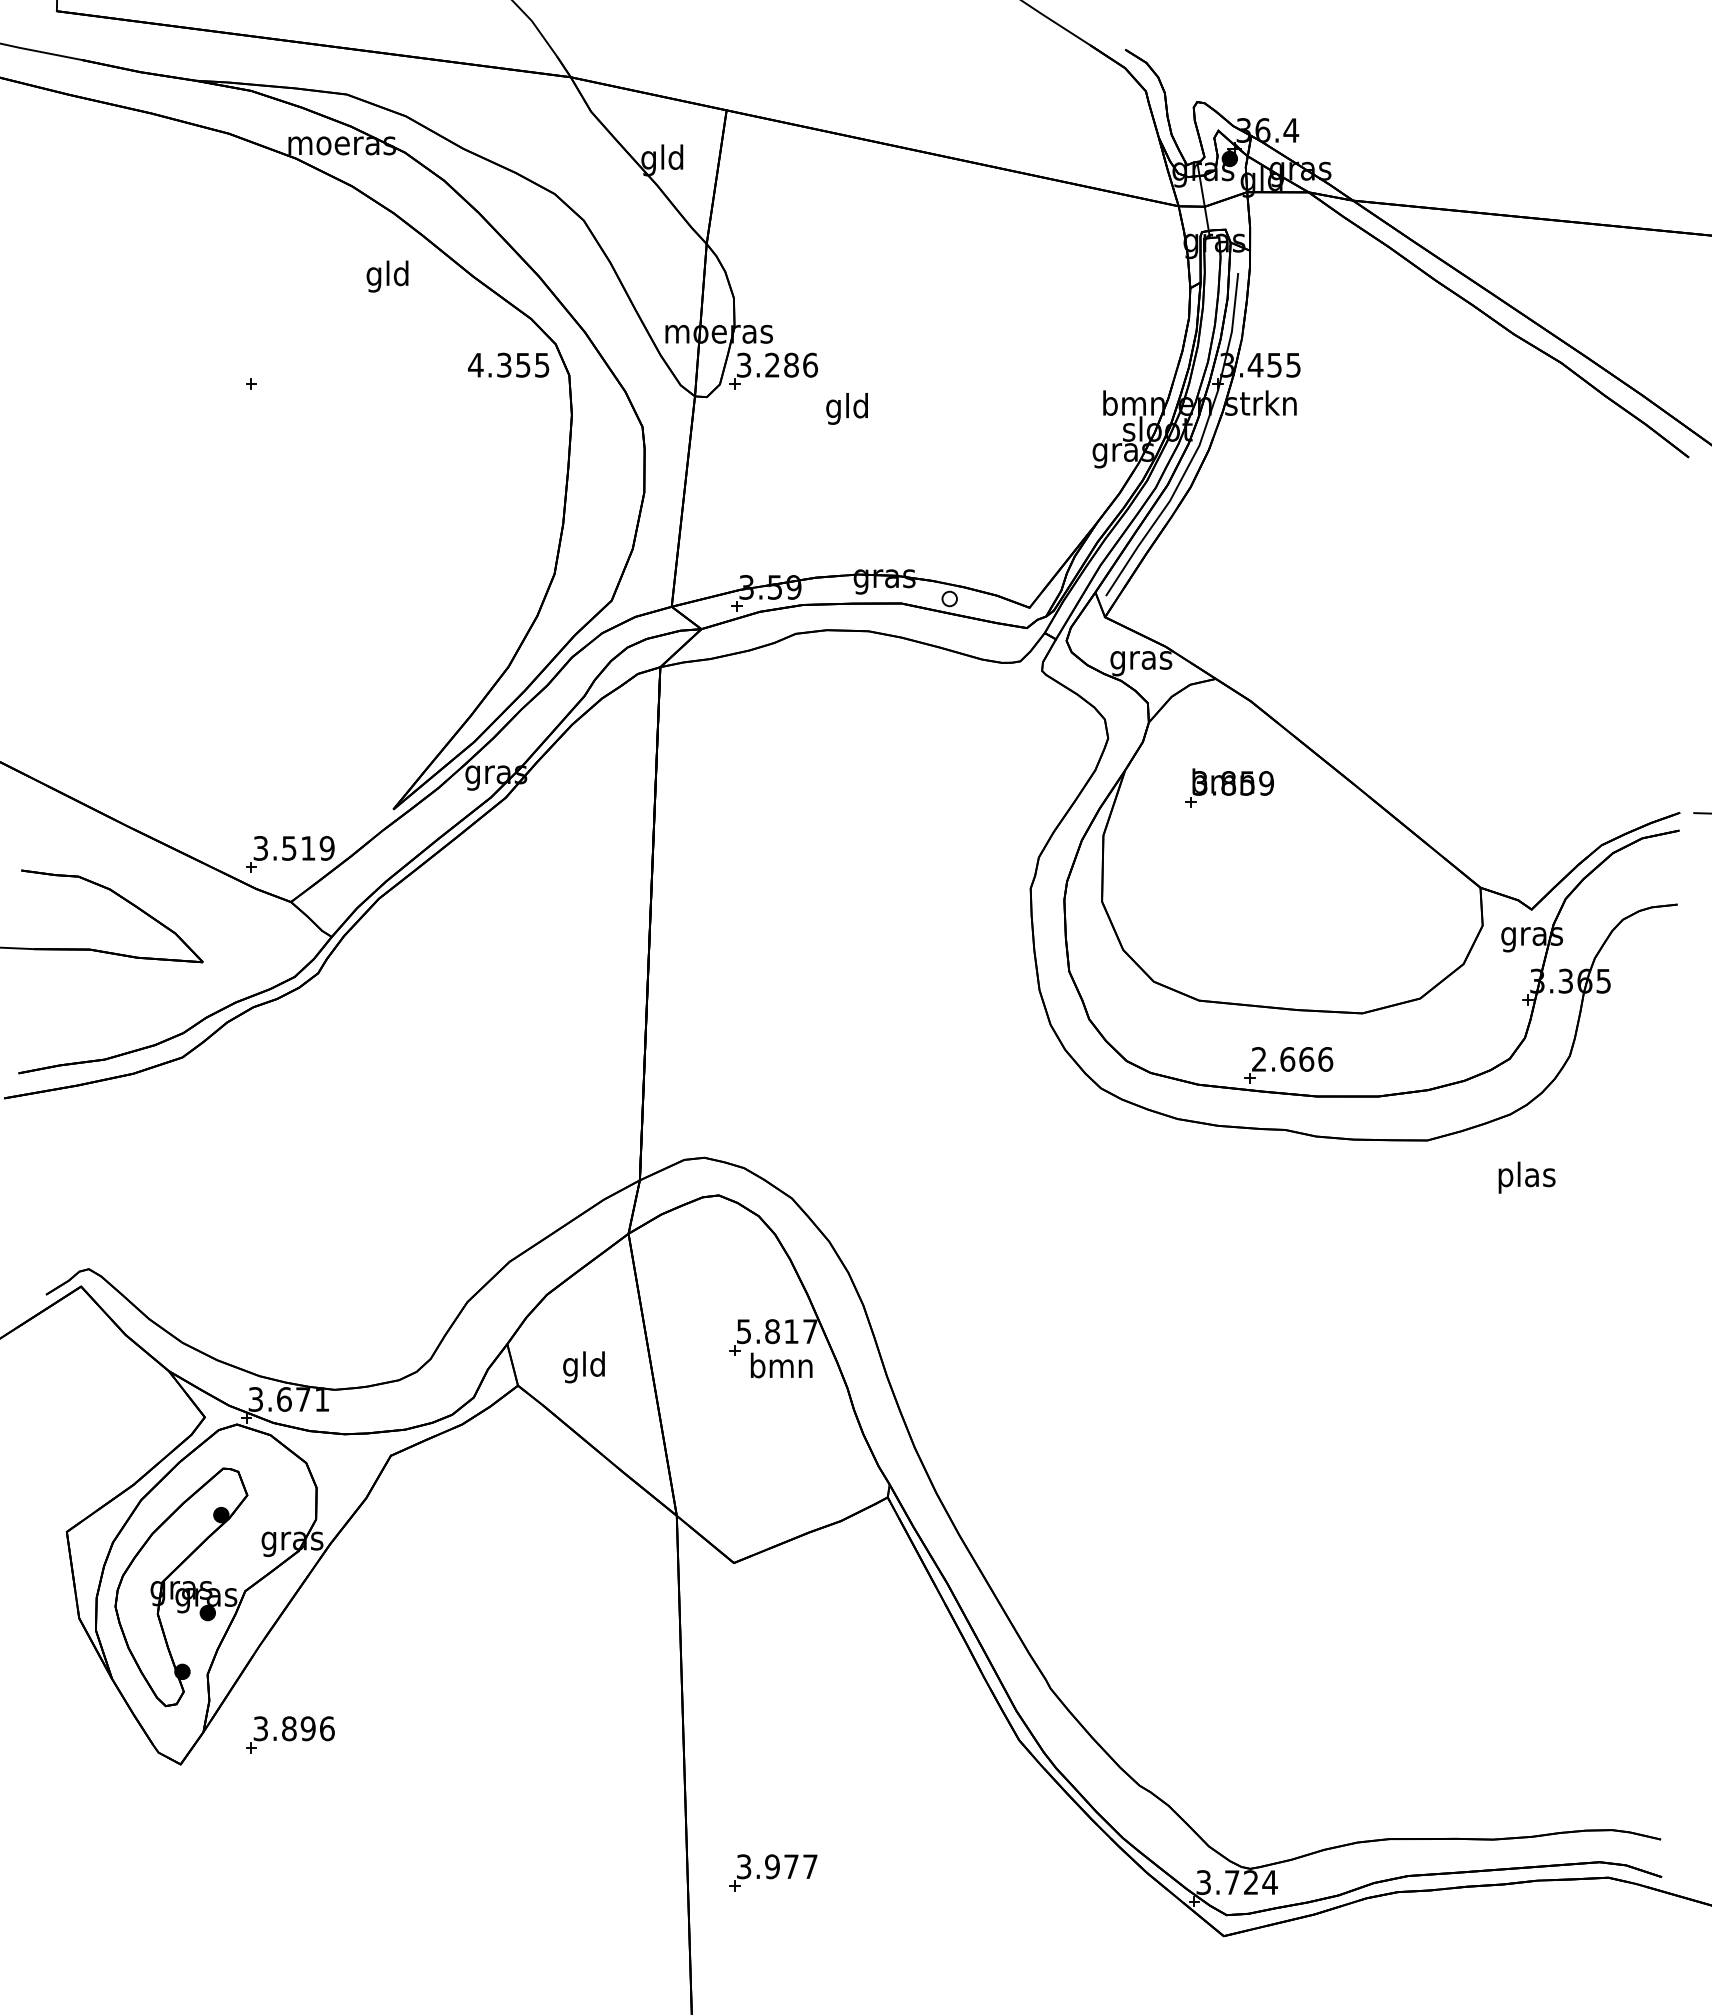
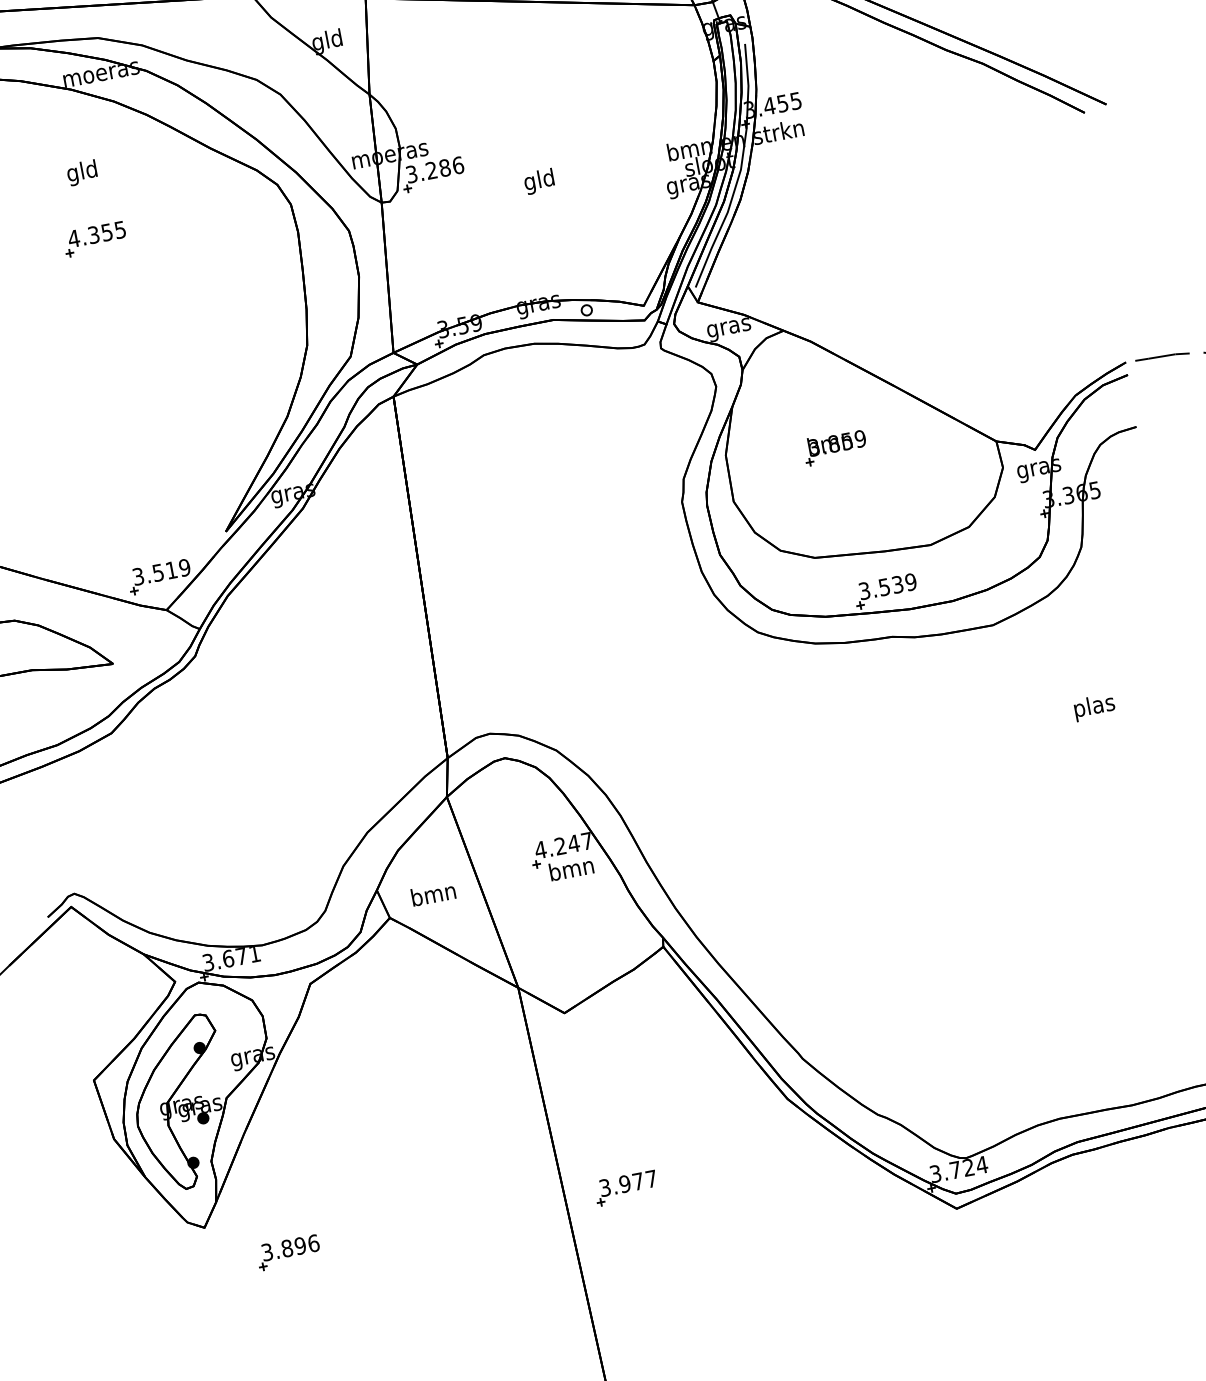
text: (387, 276) -> (82, 172), moved
text: (508, 364) -> (96, 233), moved
text: (846, 408) -> (538, 181), moved
part: (1229, 787) -> (835, 446), moved
text: (1292, 1059) -> (887, 586), 2.666 -> 3.539
text: (1526, 1177) -> (1094, 707), moved
text: (767, 1331) -> (557, 846), 5.817 -> 4.247
text: (584, 1367) -> (433, 896), gld -> bmn
part: (290, 1734) -> (288, 1252), moved
part: (773, 1872) -> (626, 1187), moved

